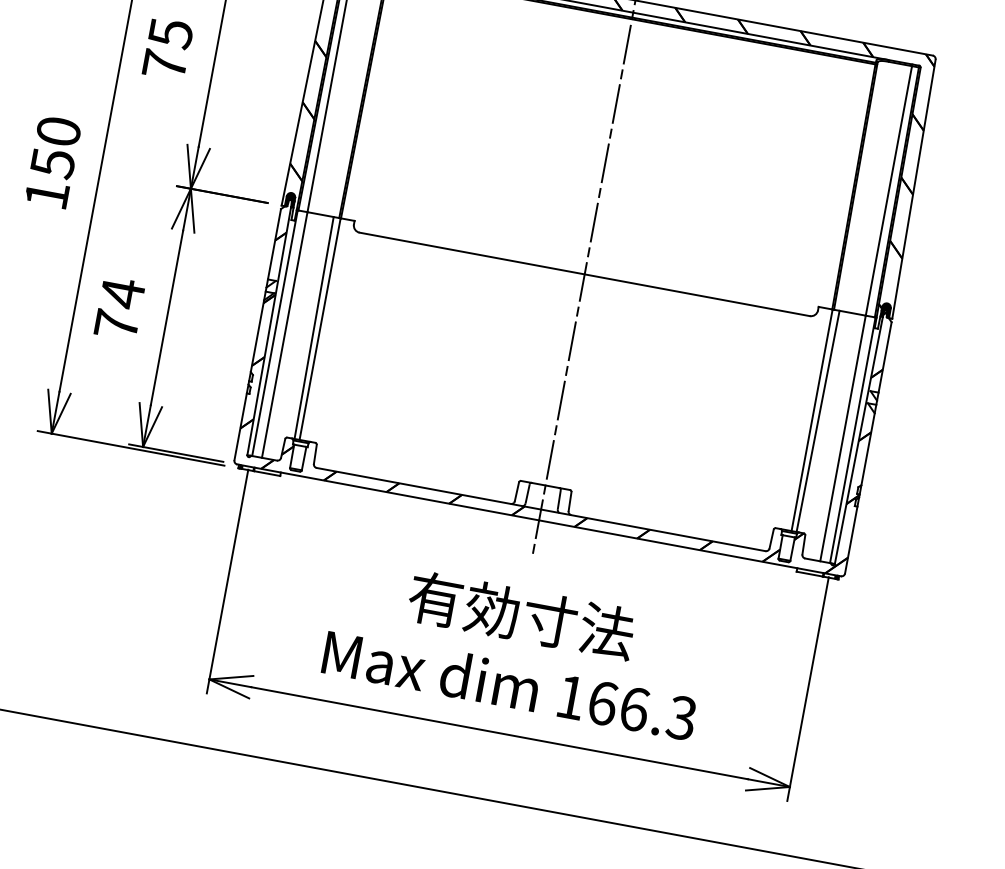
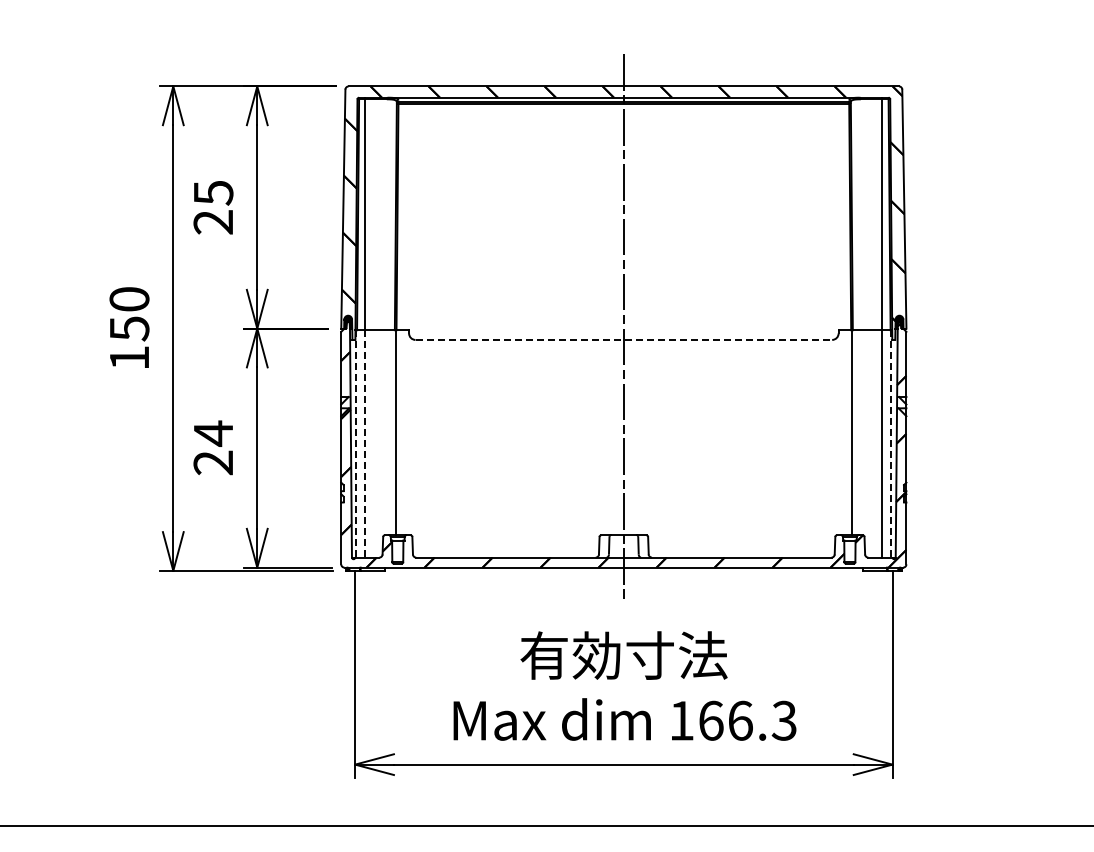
text: (163, 65) -> (212, 222), 75 -> 25
line: (585, 274) -> (624, 339), solid -> dashed
text: (115, 324) -> (212, 462), 74 -> 24
line: (314, 327) -> (390, 432), removed
line: (275, 332) -> (356, 443), solid -> dashed
line: (284, 334) -> (365, 443), solid -> dashed
line: (817, 420) -> (856, 432), removed
line: (853, 439) -> (891, 443), solid -> dashed

